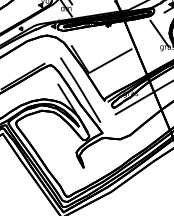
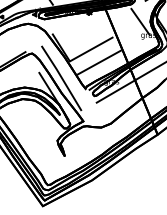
line: (117, 74) -> (98, 62), added

